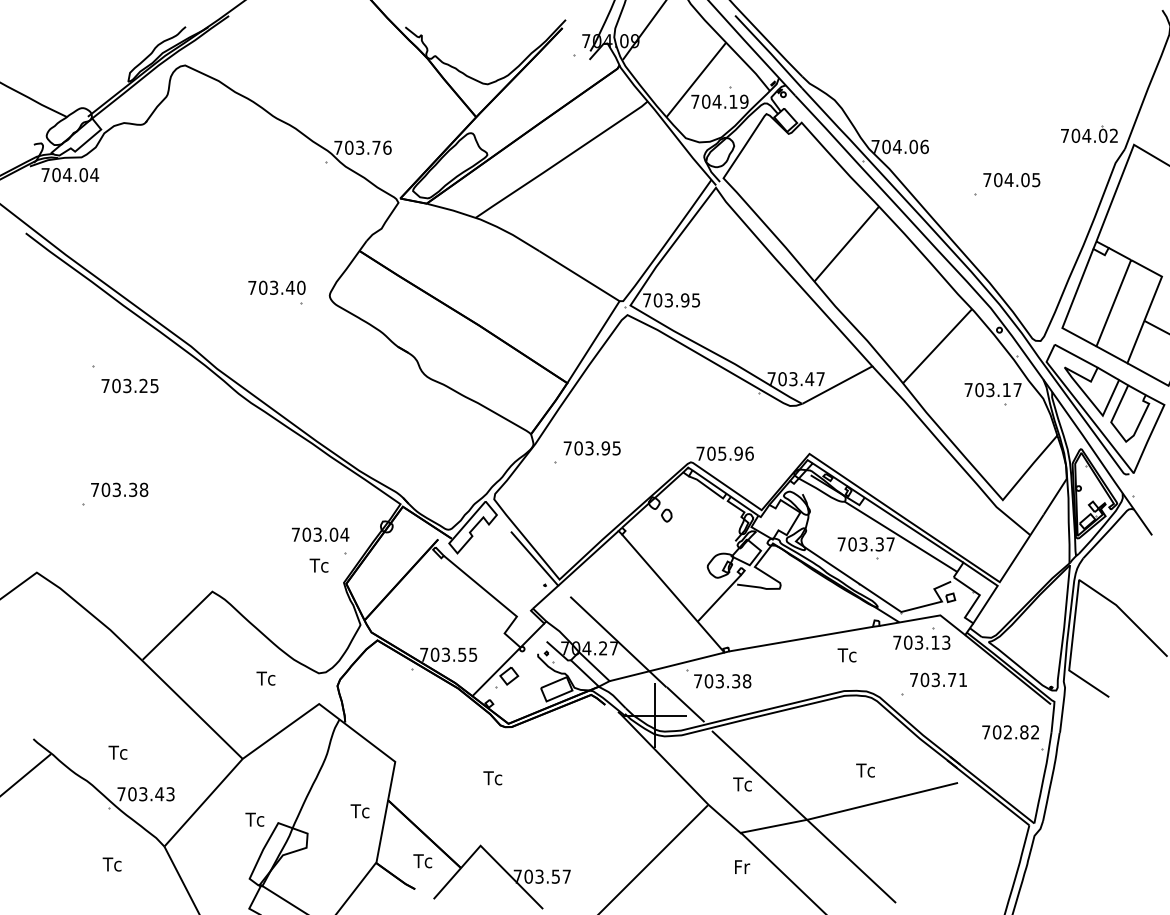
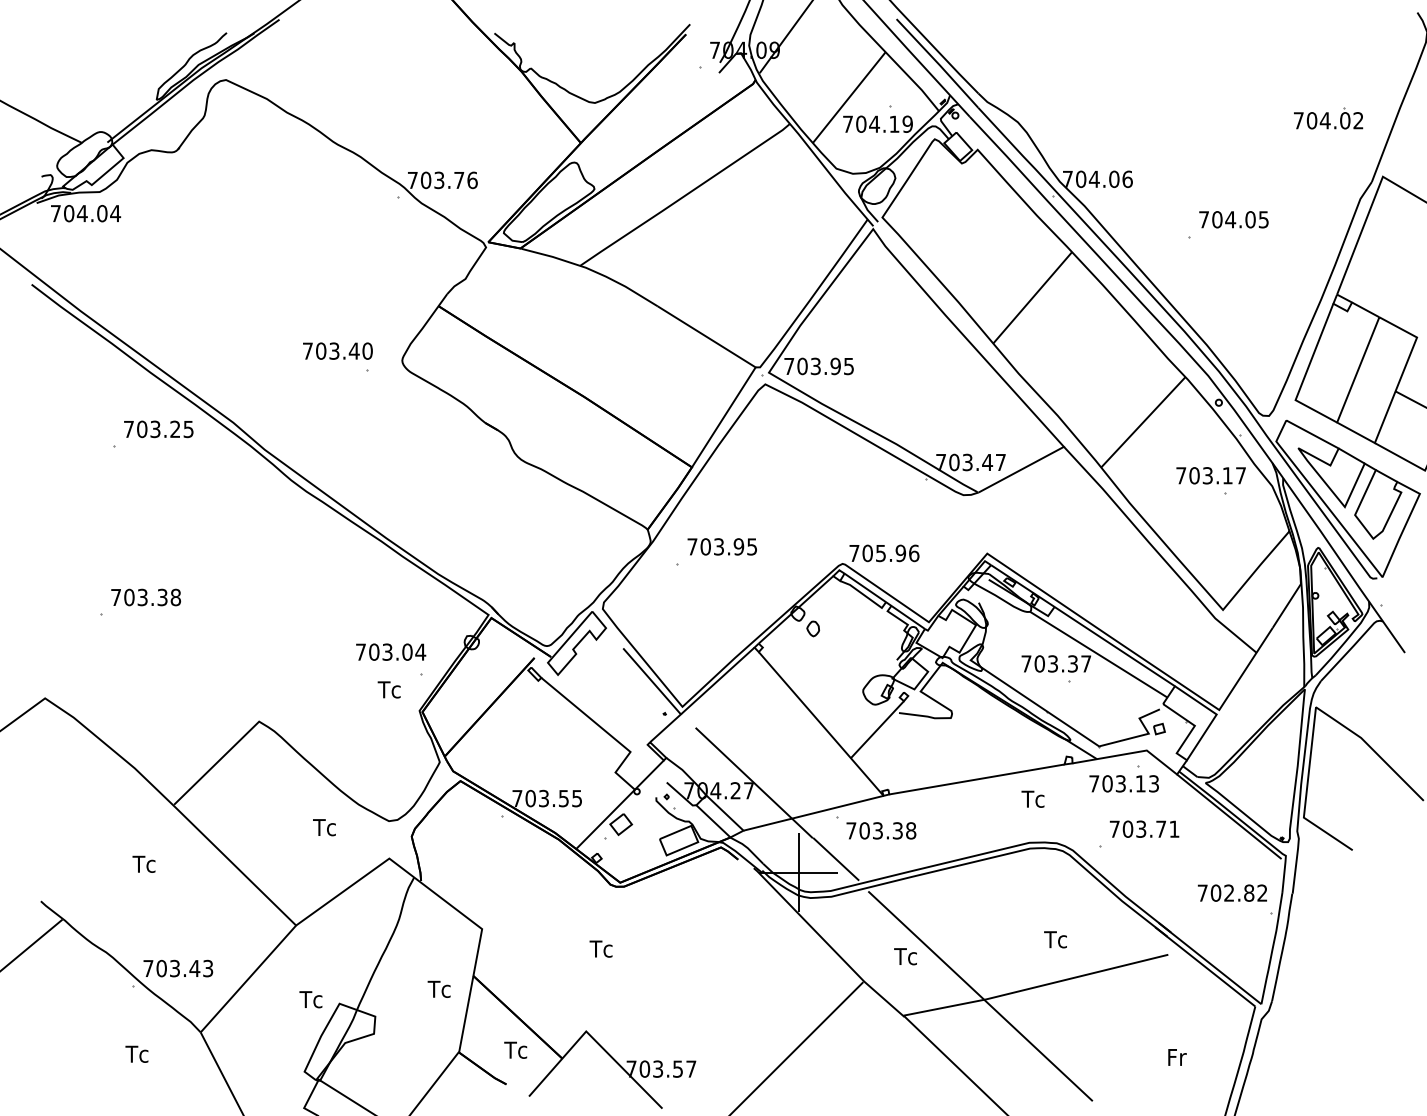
part: (1089, 133) -> (1328, 117), moved
text: (129, 385) -> (158, 428), moved
text: (117, 752) -> (143, 864), moved
text: (742, 866) -> (1177, 1056), moved

